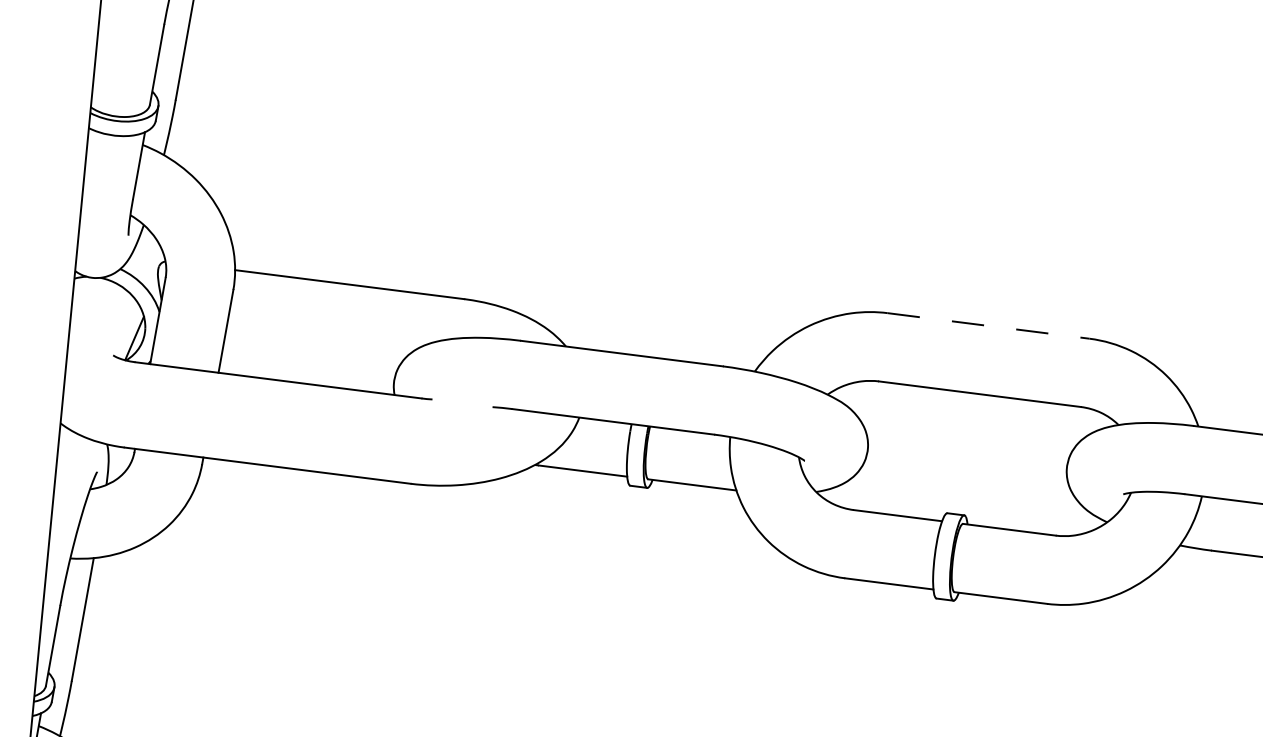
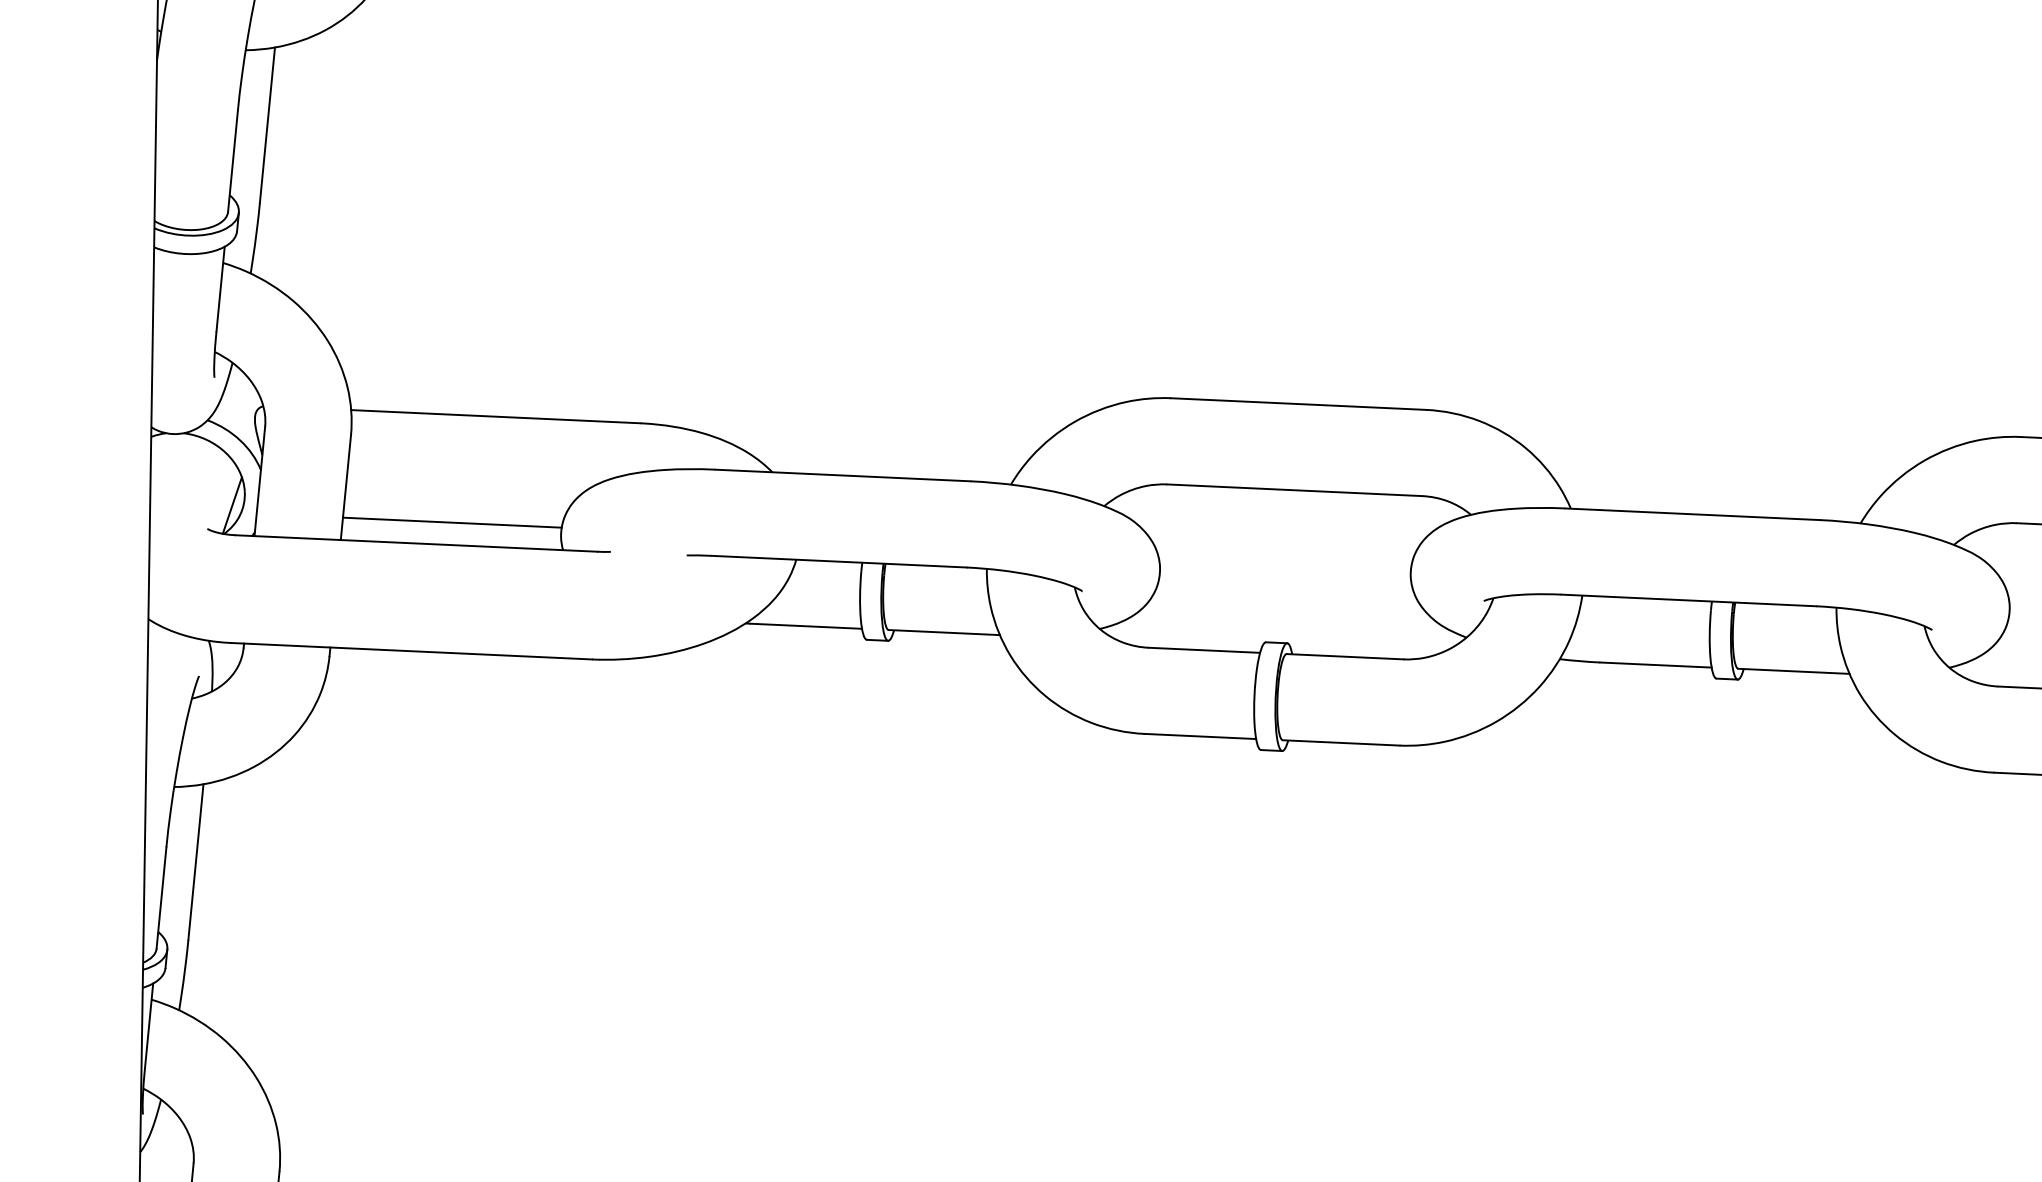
line: (988, 326) -> (1298, 404), dashed -> solid
line: (308, 365) -> (452, 522), added

